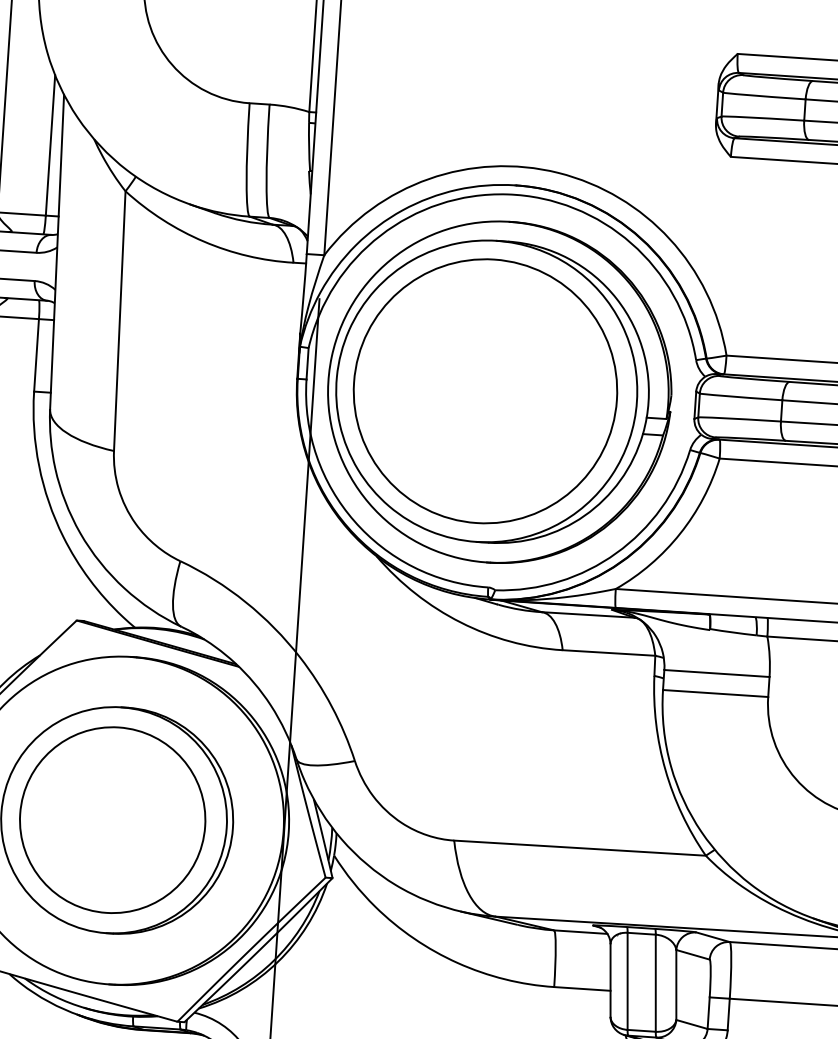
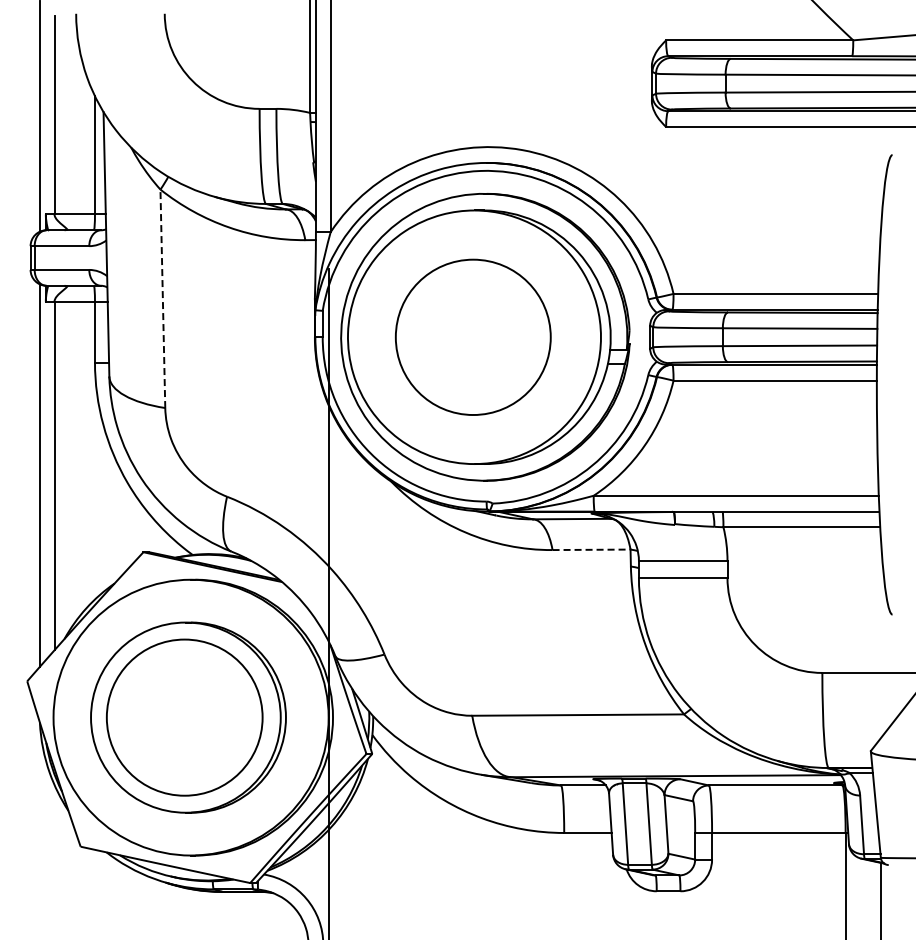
line: (119, 320) -> (162, 298), solid -> dashed
part: (484, 391) -> (472, 337), size x0.7
line: (608, 652) -> (591, 549), solid -> dashed

